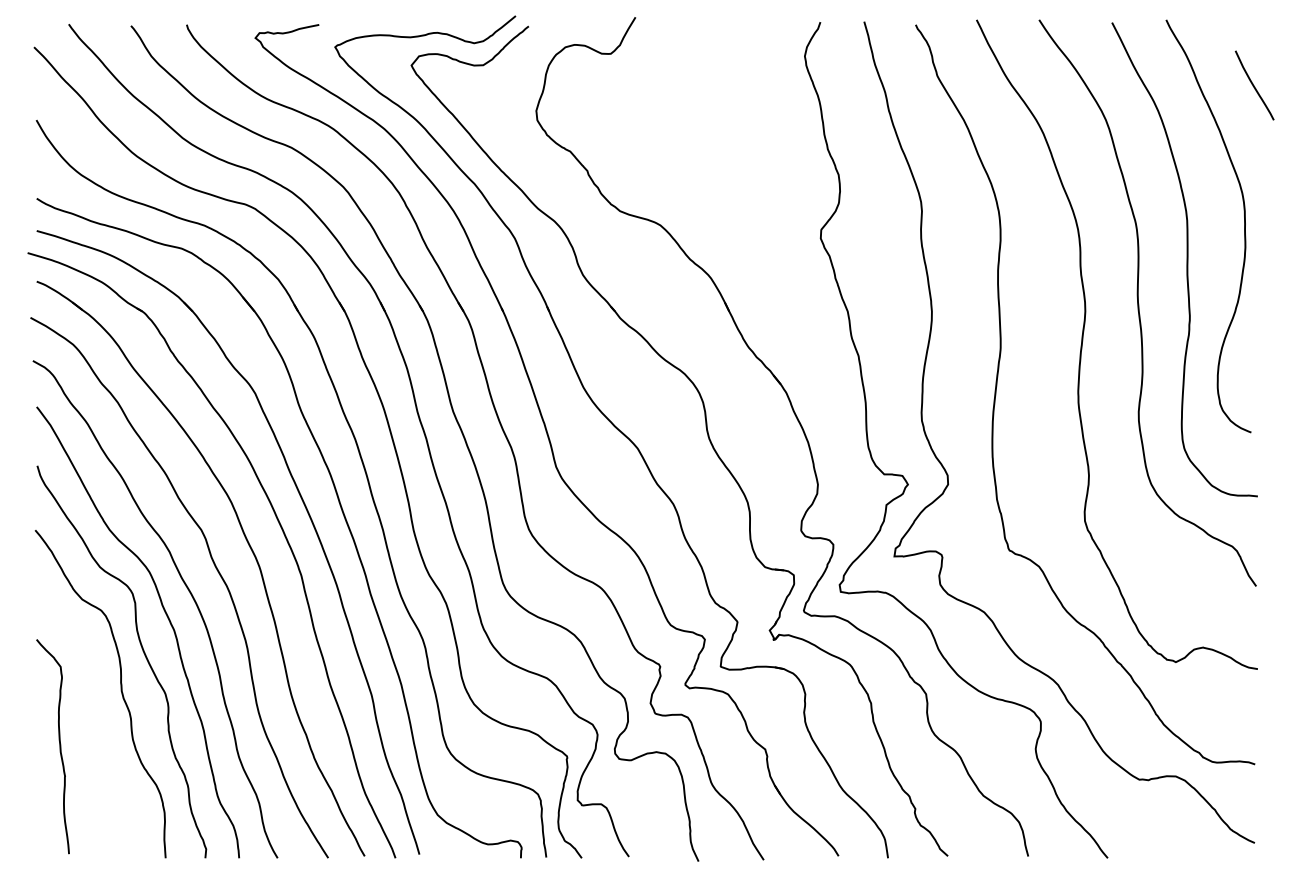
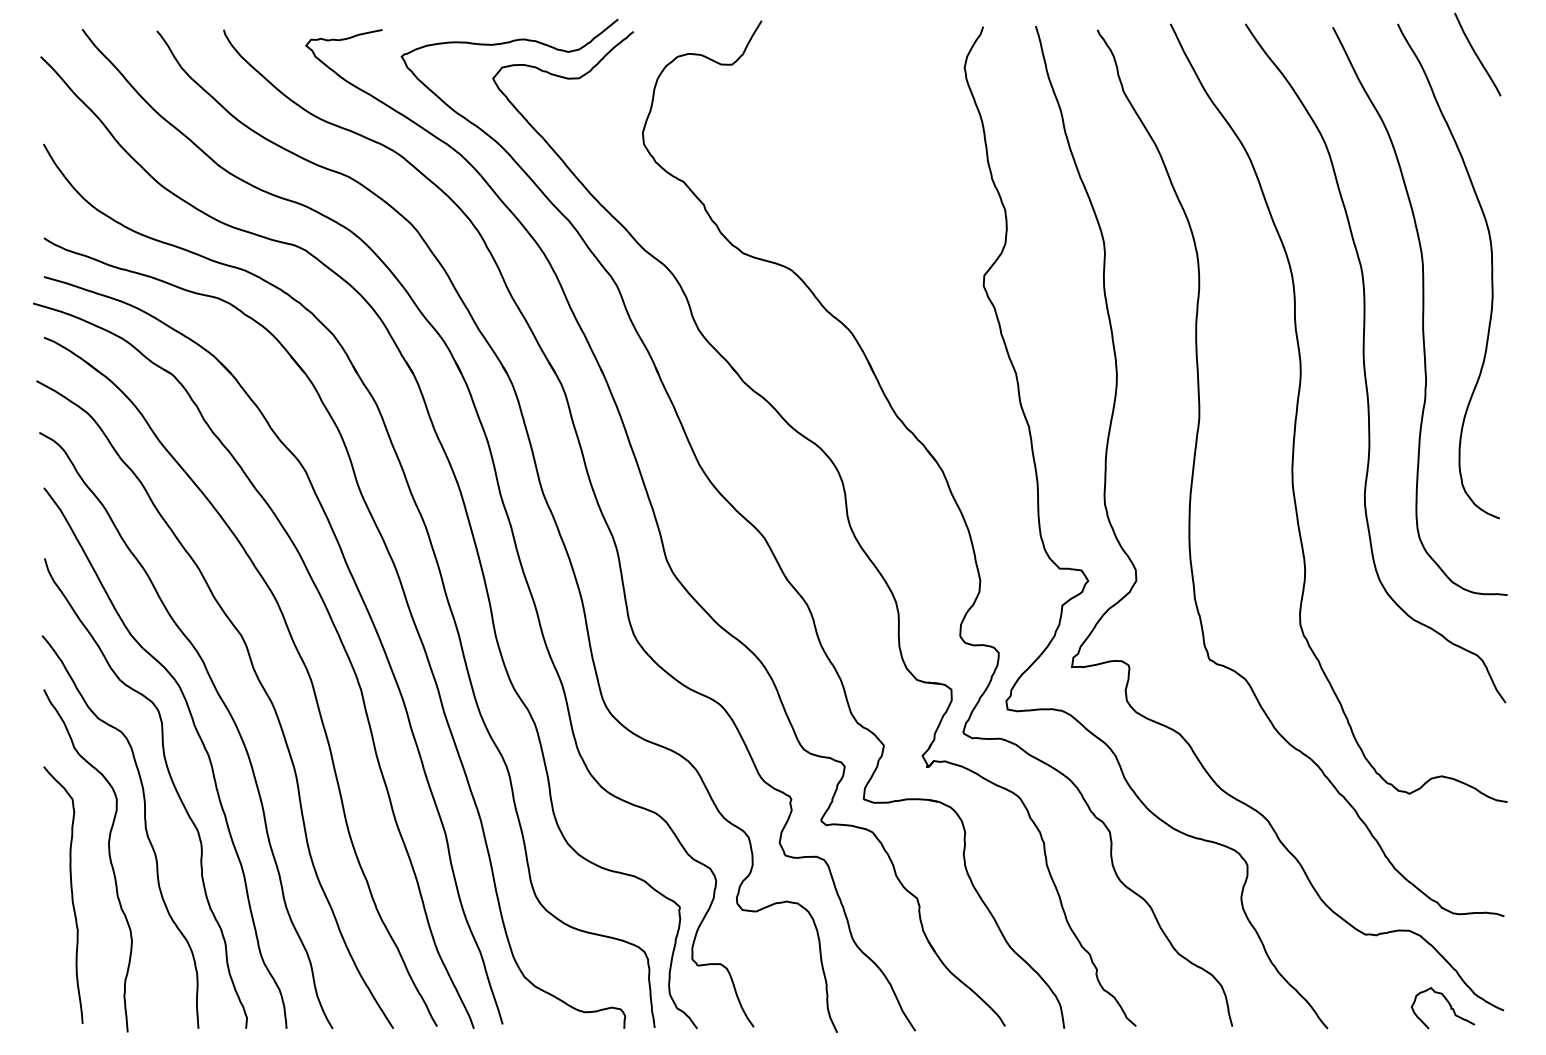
curve: (1254, 85) -> (1477, 54), moved
curve: (90, 713) -> (108, 855), added
curve: (1208, 837) -> (1448, 1004), added

